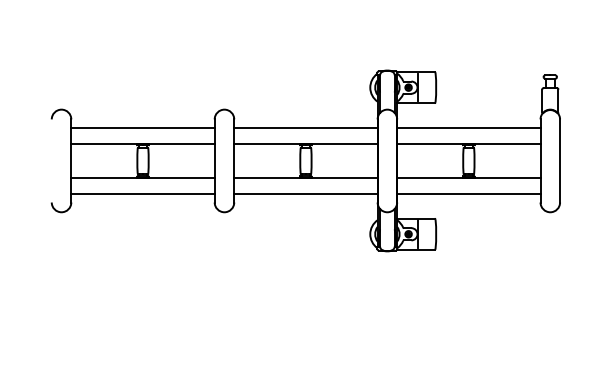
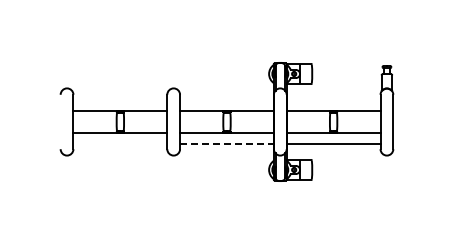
line: (143, 128) -> (120, 100), removed
line: (305, 128) -> (226, 100), removed
line: (468, 128) -> (333, 100), removed
line: (143, 193) -> (120, 143), removed
line: (305, 193) -> (226, 143), solid -> dashed

